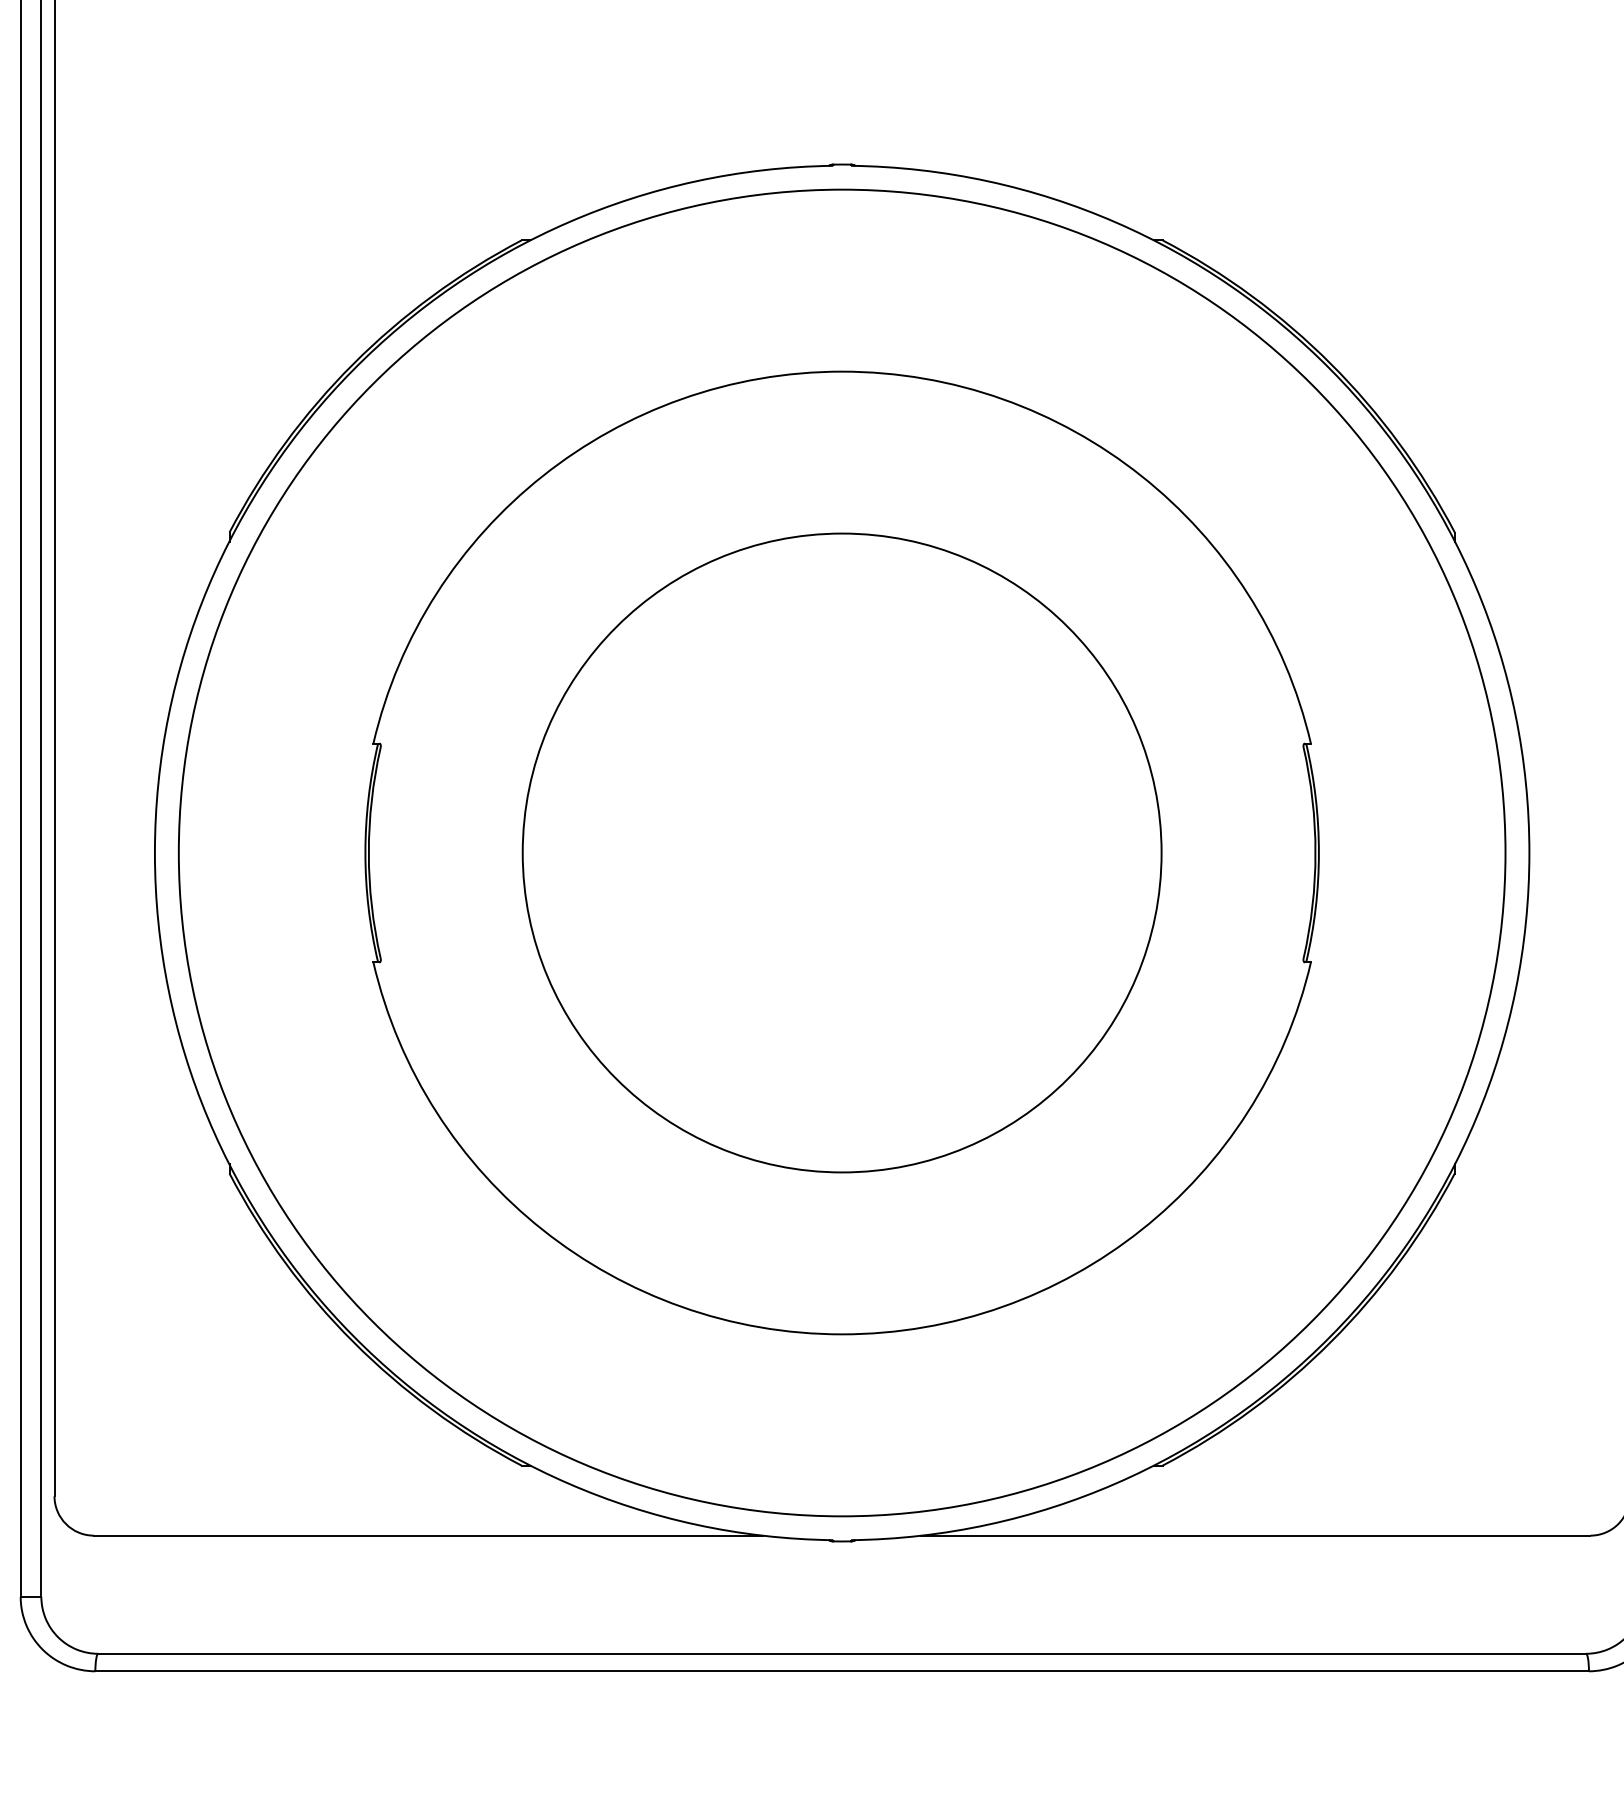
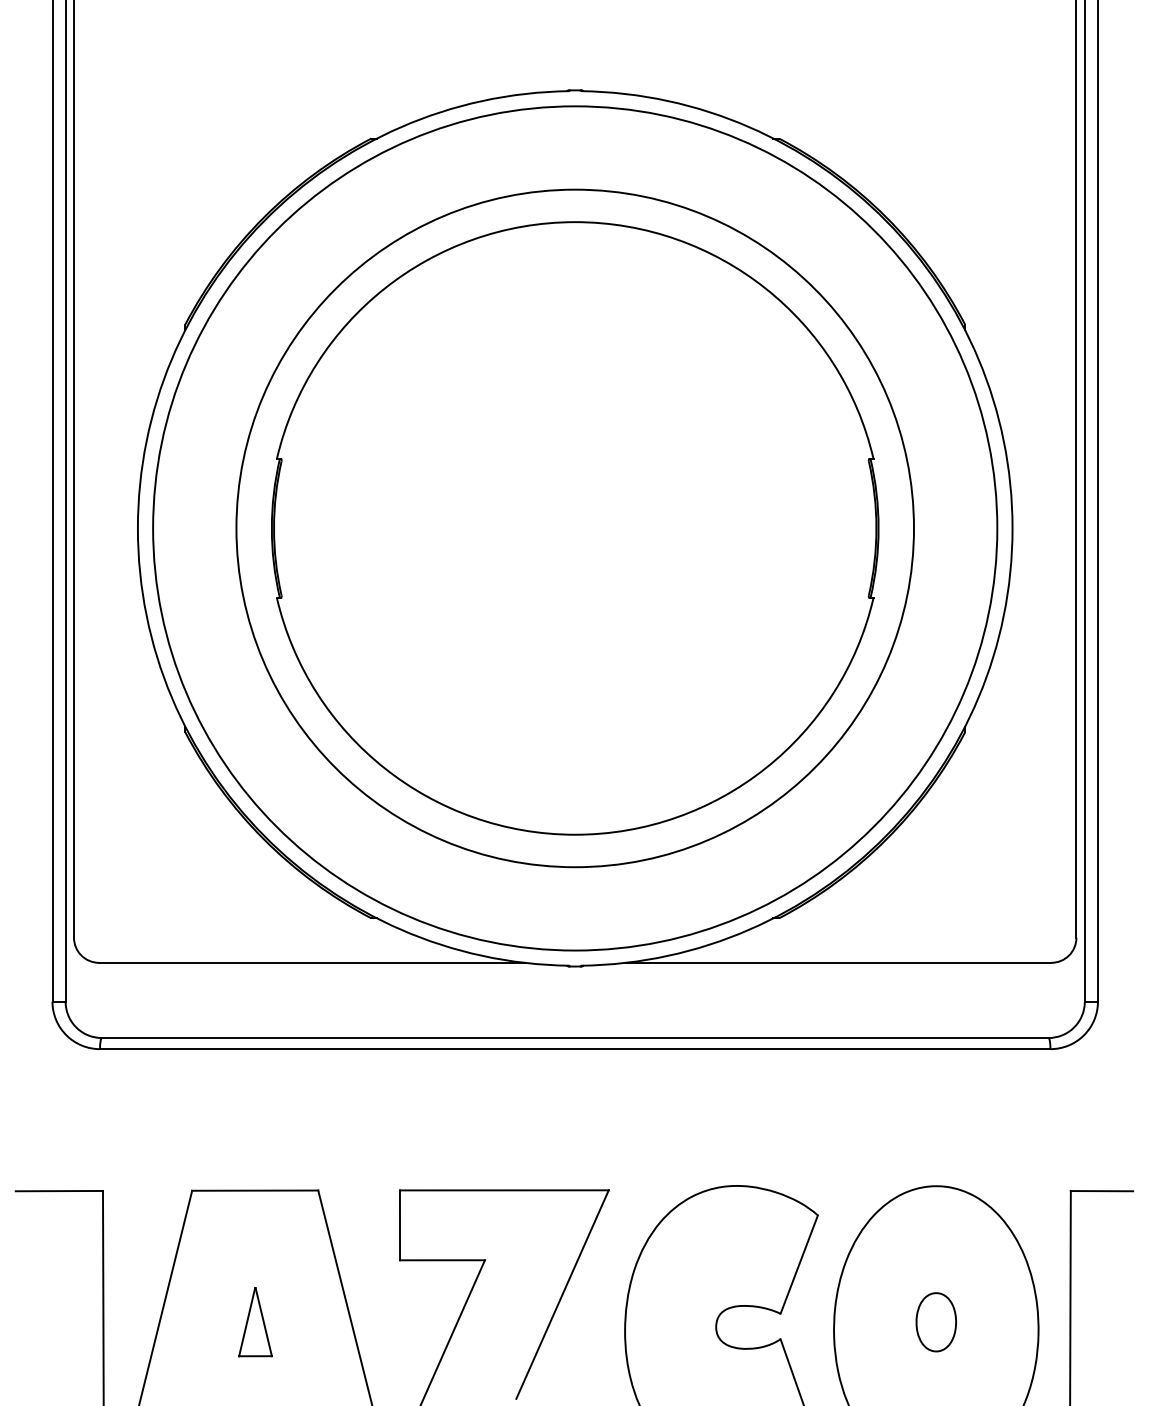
circle: (842, 853) -> (575, 528), size x1.67

